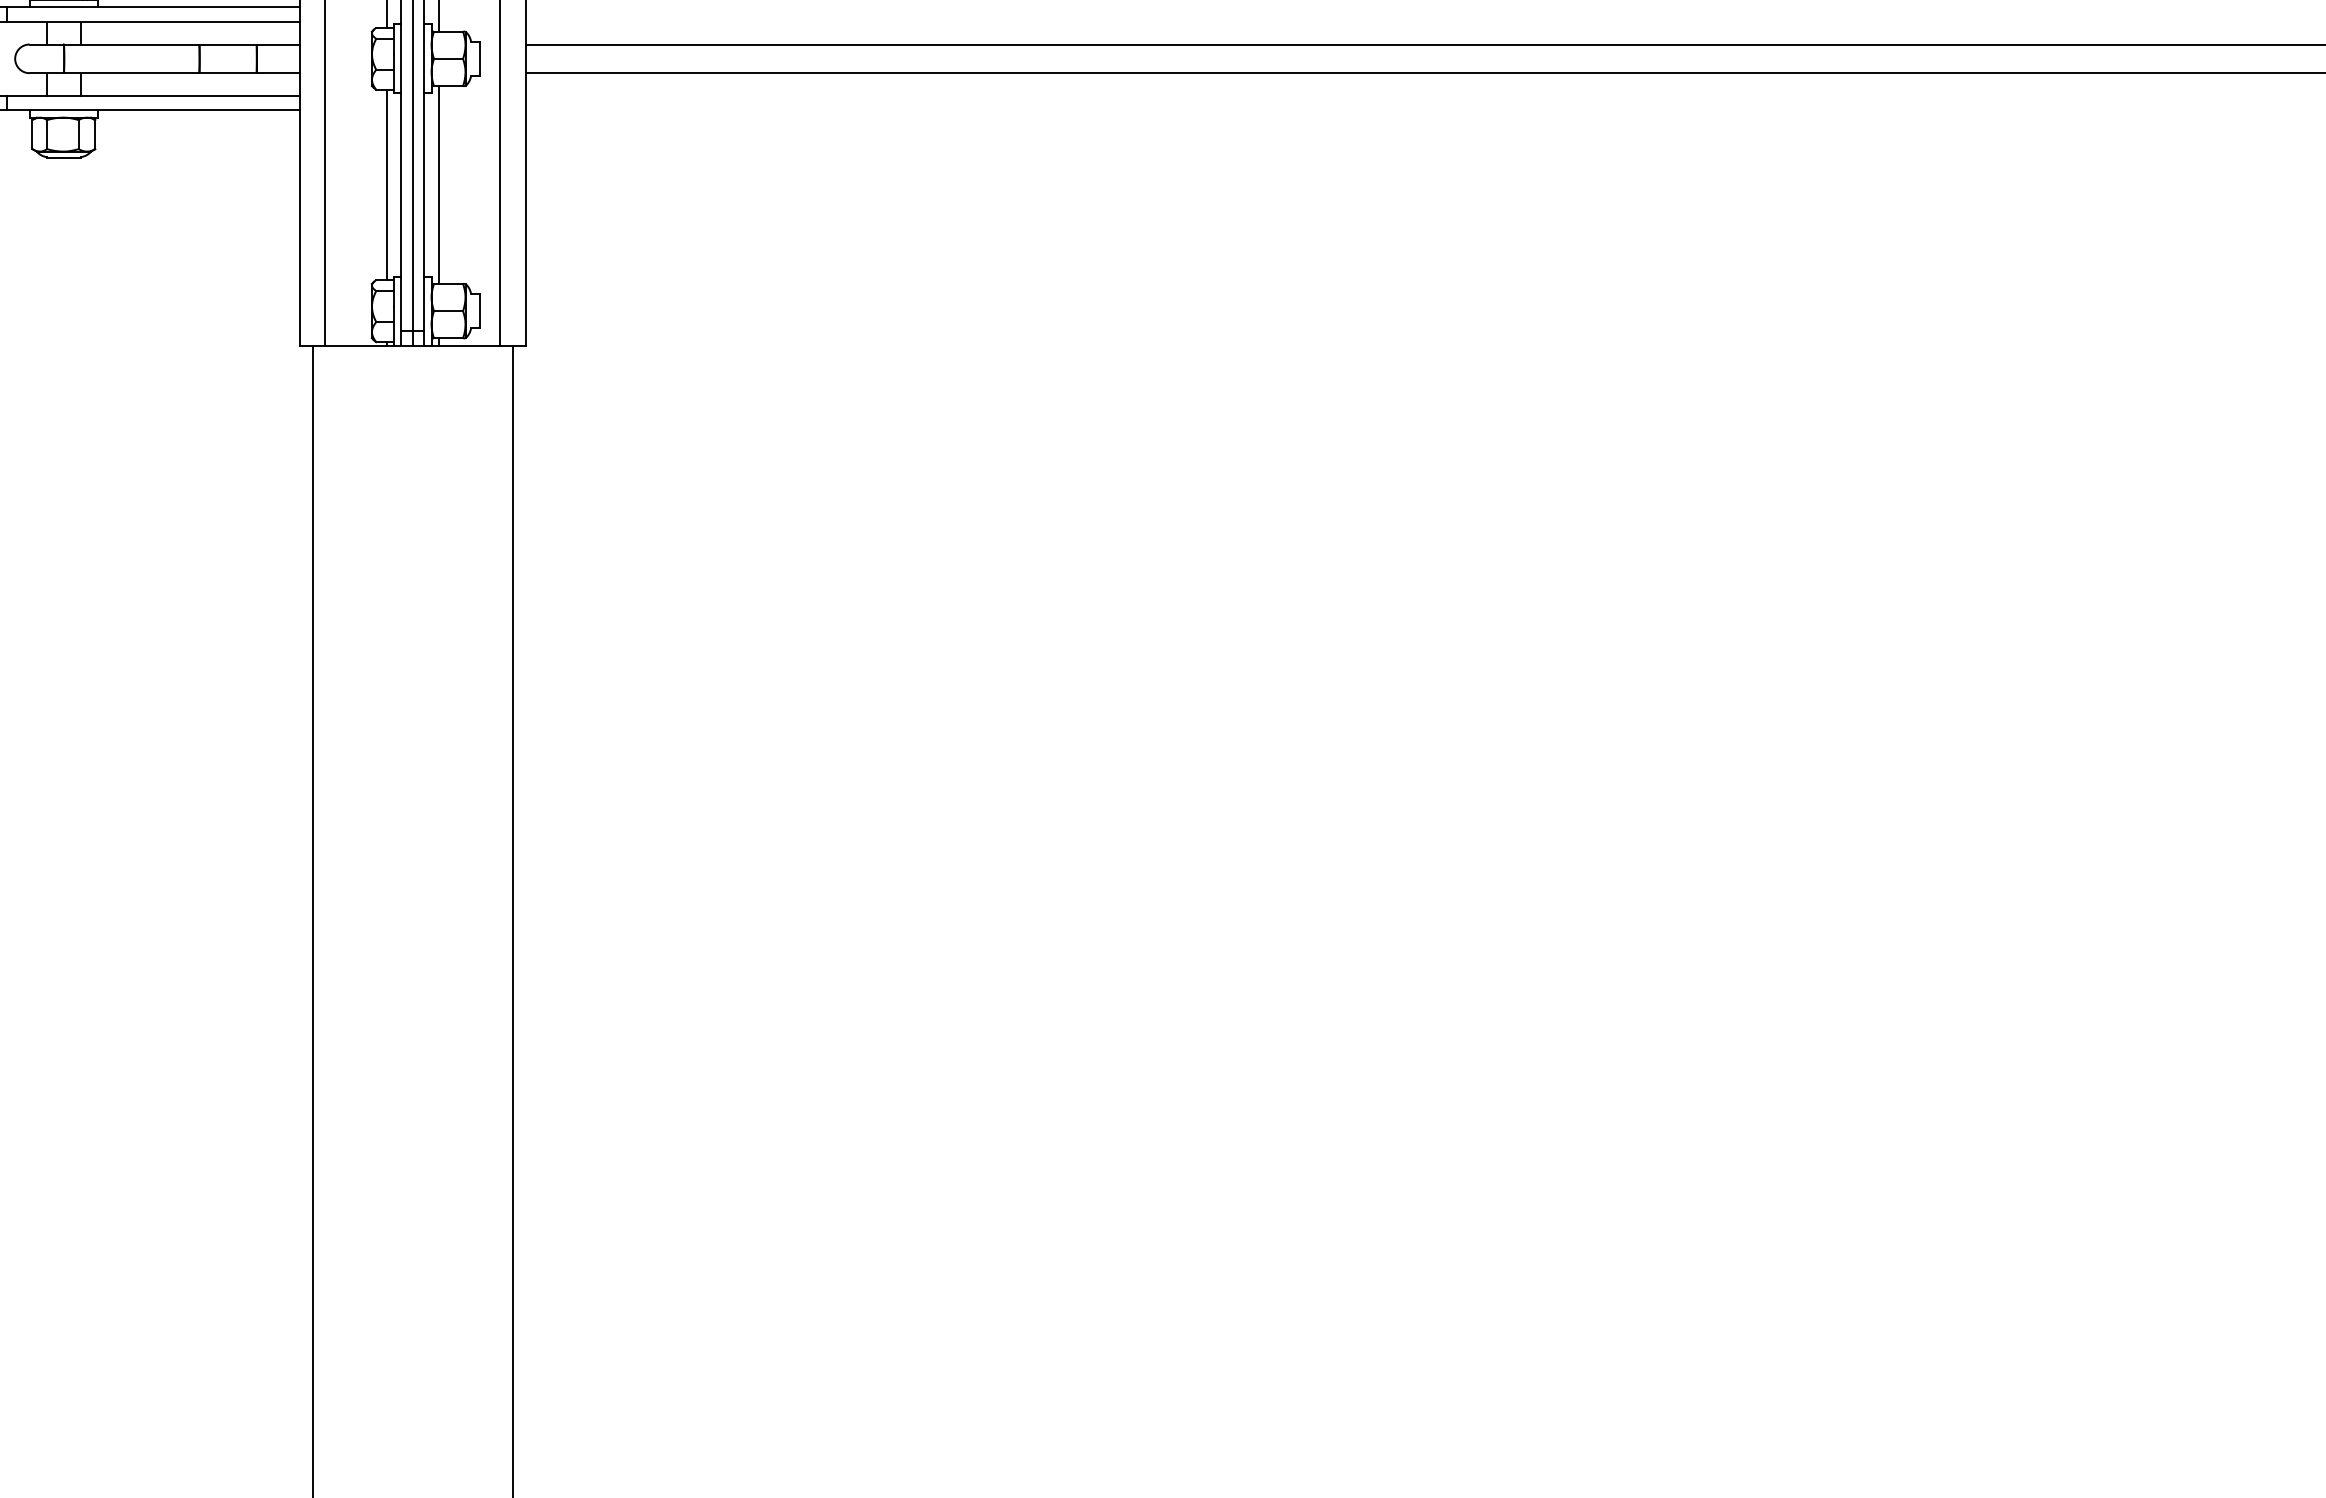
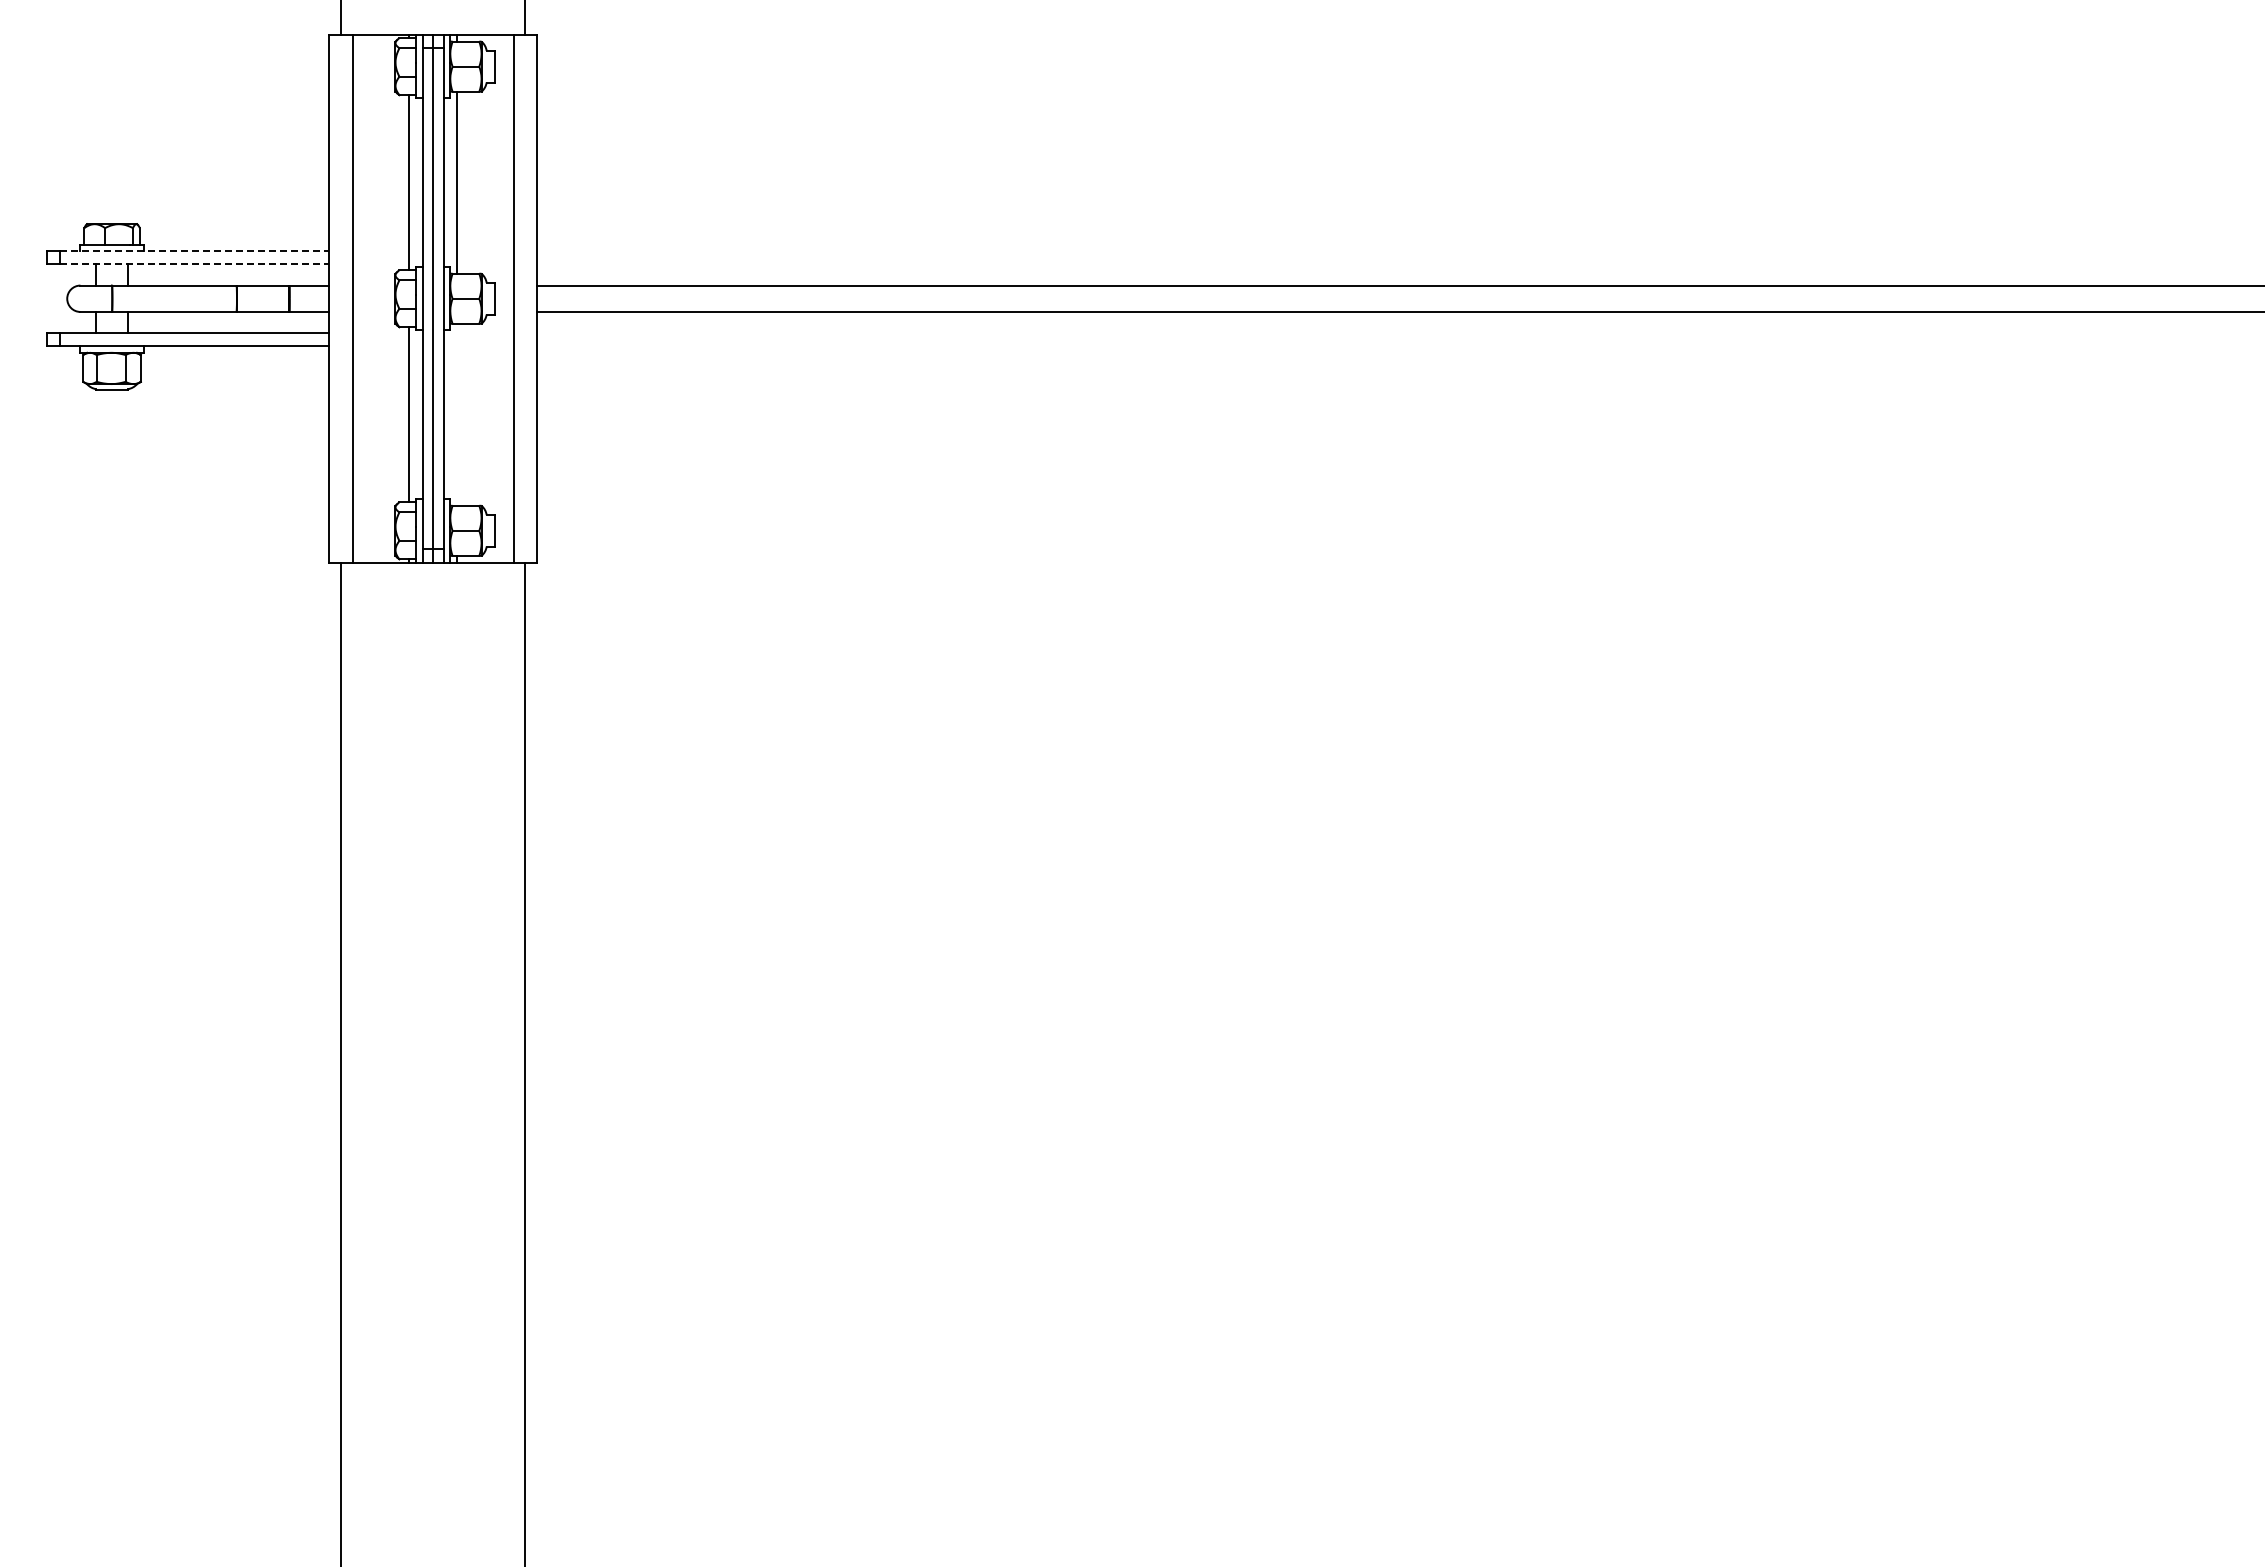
line: (153, 7) -> (194, 251), solid -> dashed
line: (153, 21) -> (194, 264), solid -> dashed
line: (438, 184) -> (456, 414), removed

